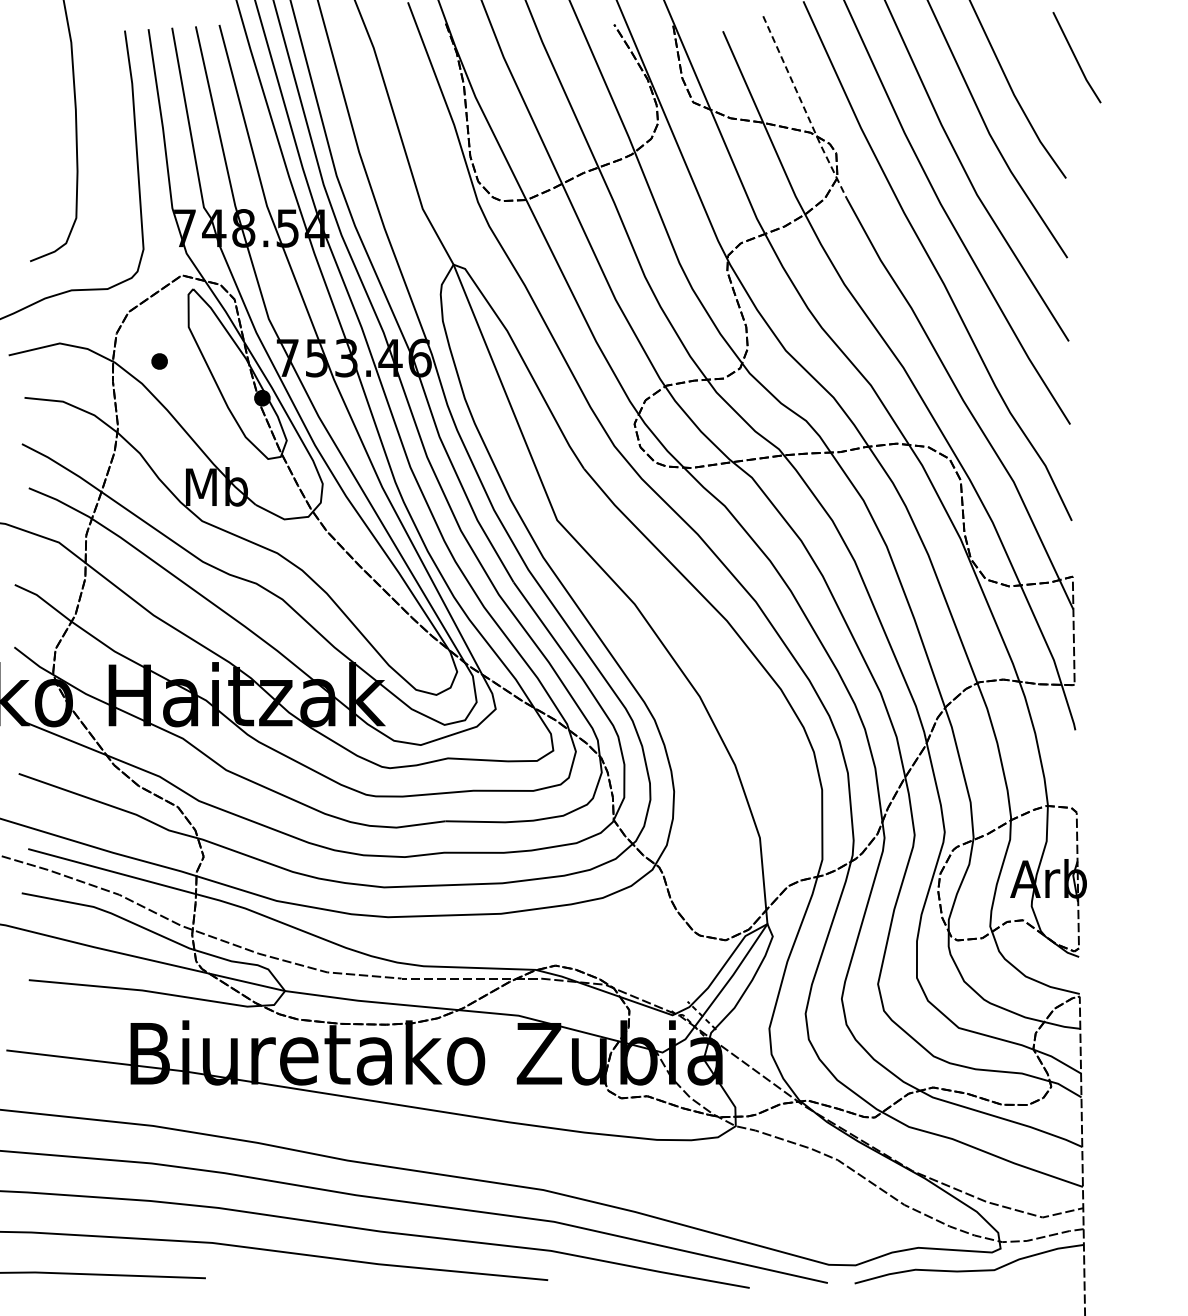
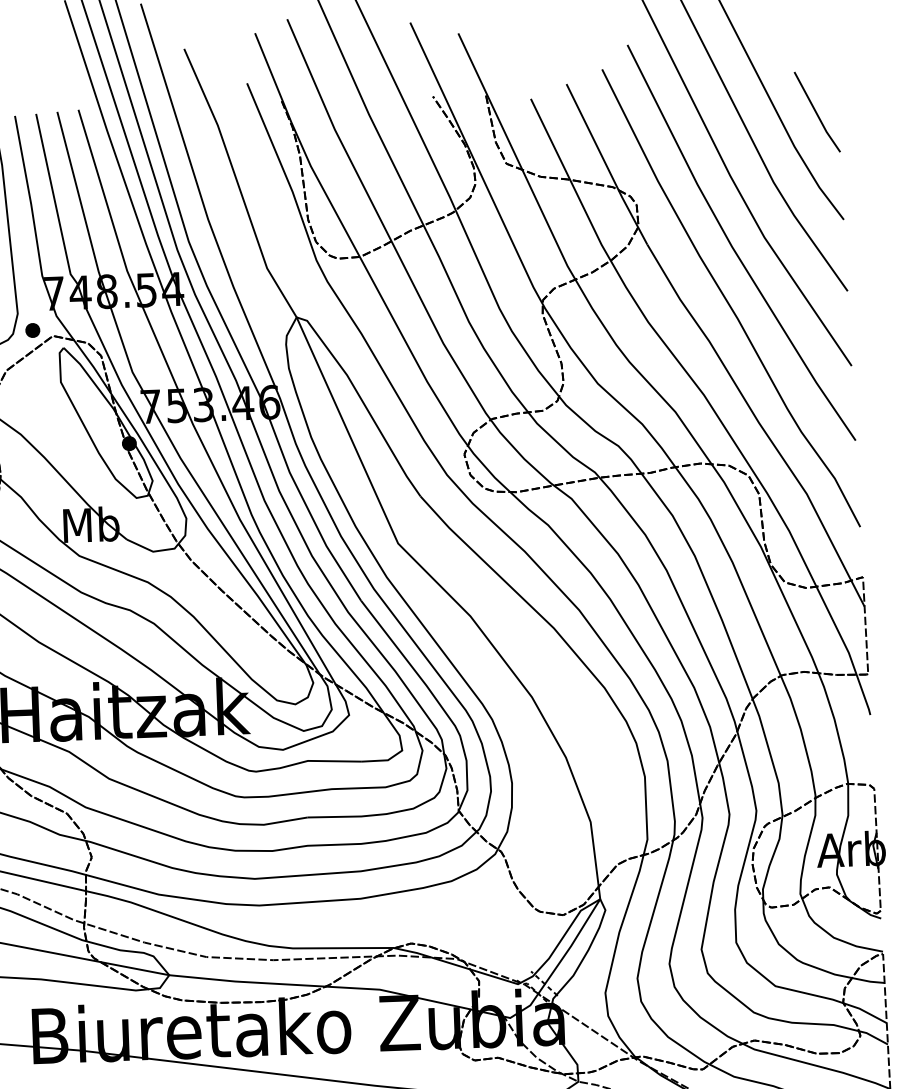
line: (1076, 57) -> (816, 112), moved
line: (804, 108) -> (606, 165), dashed -> solid
part: (159, 361) -> (32, 330), moved

